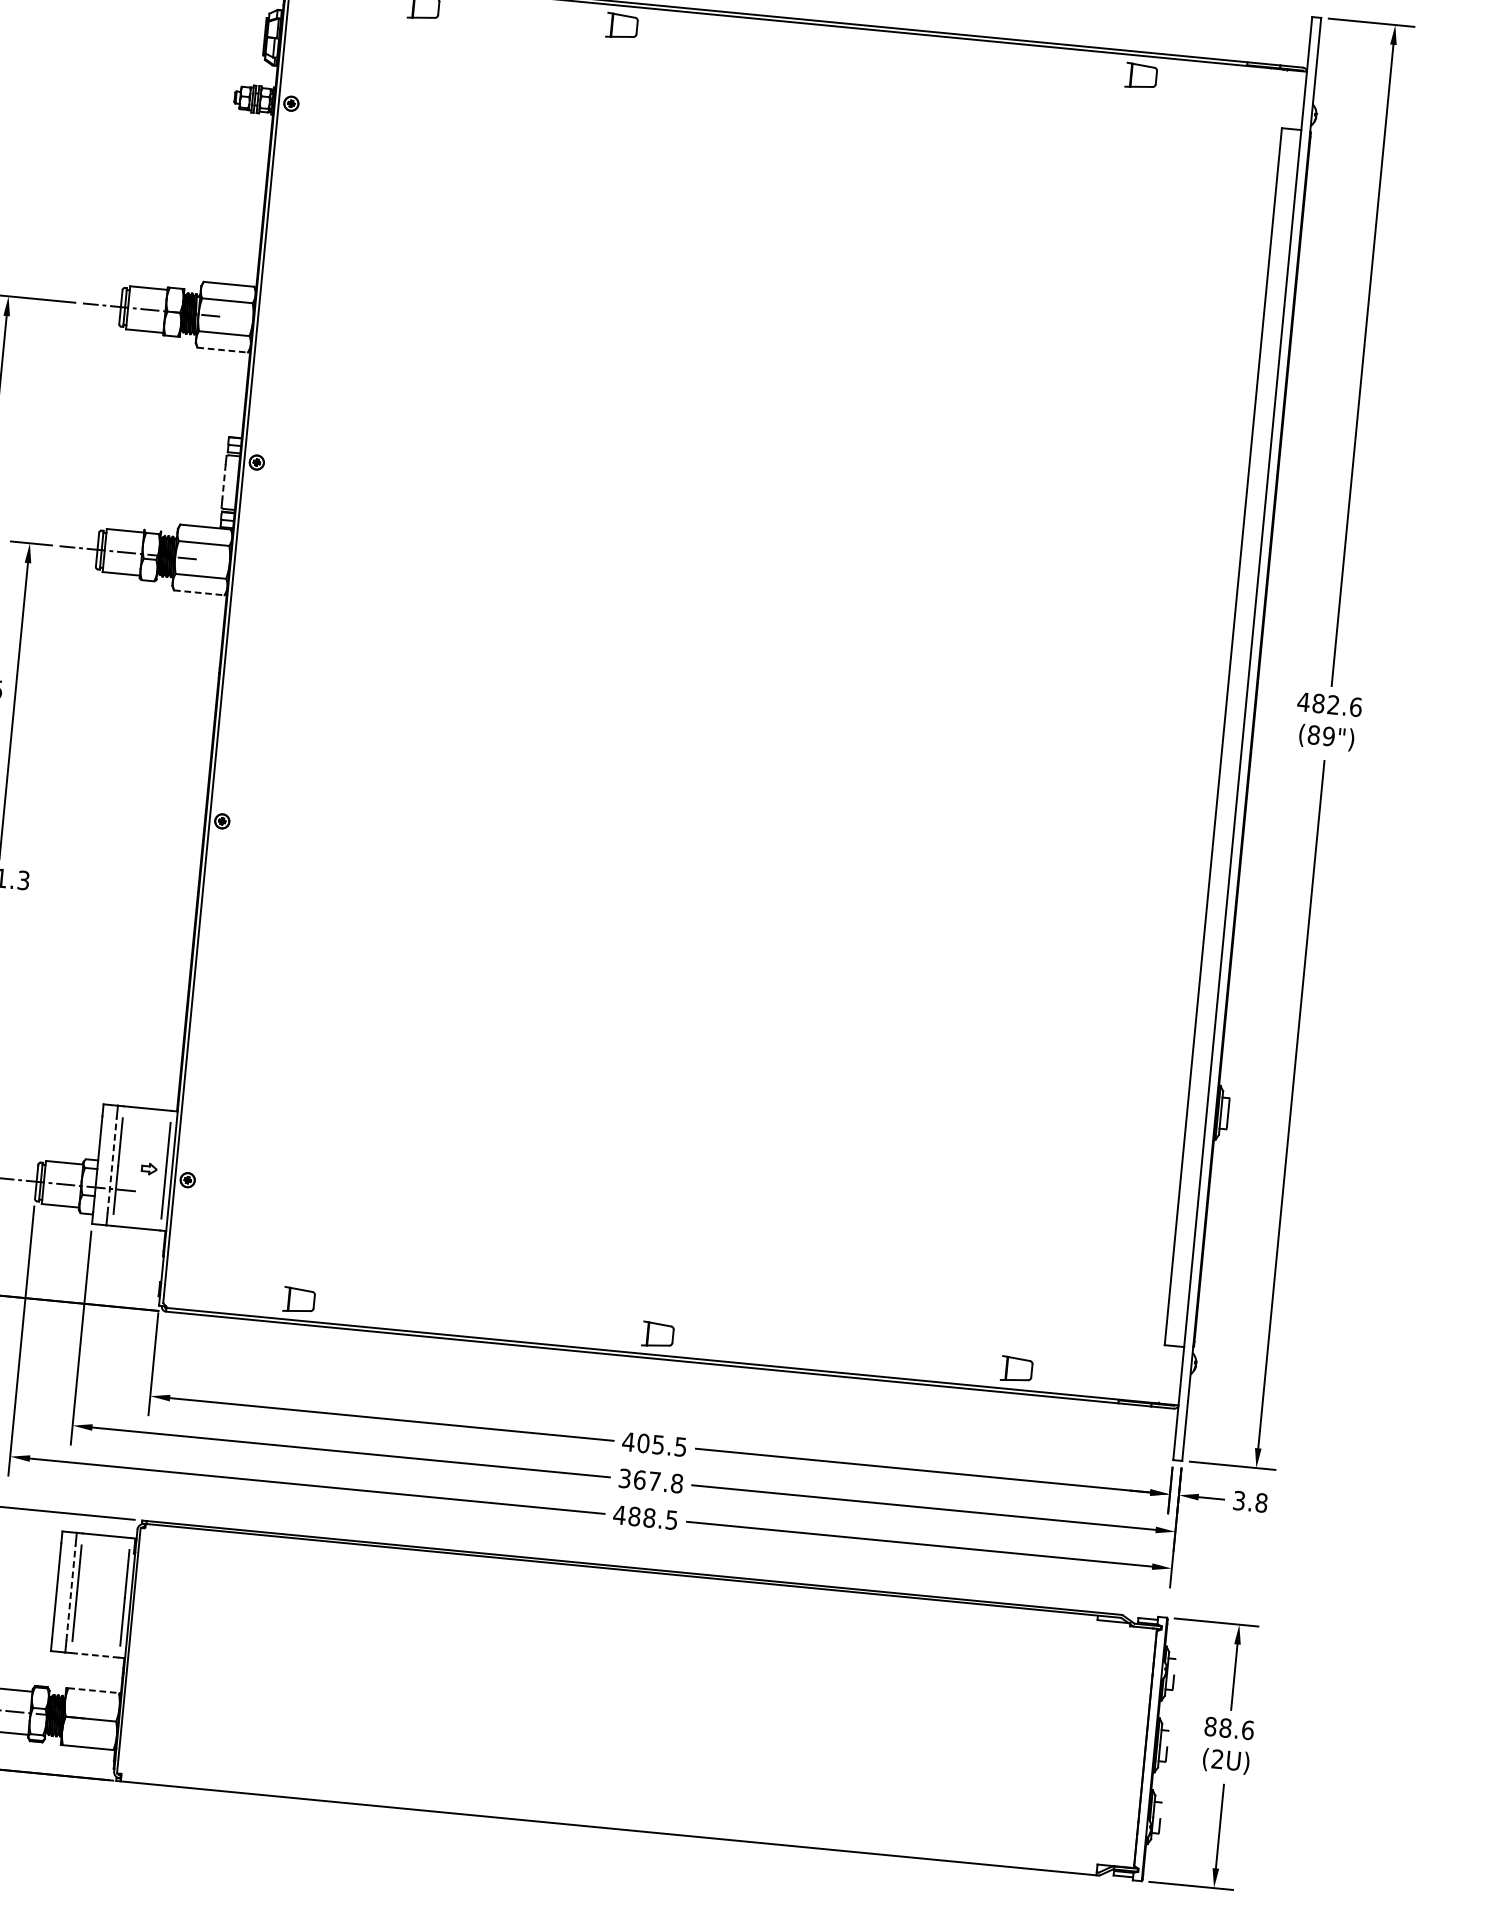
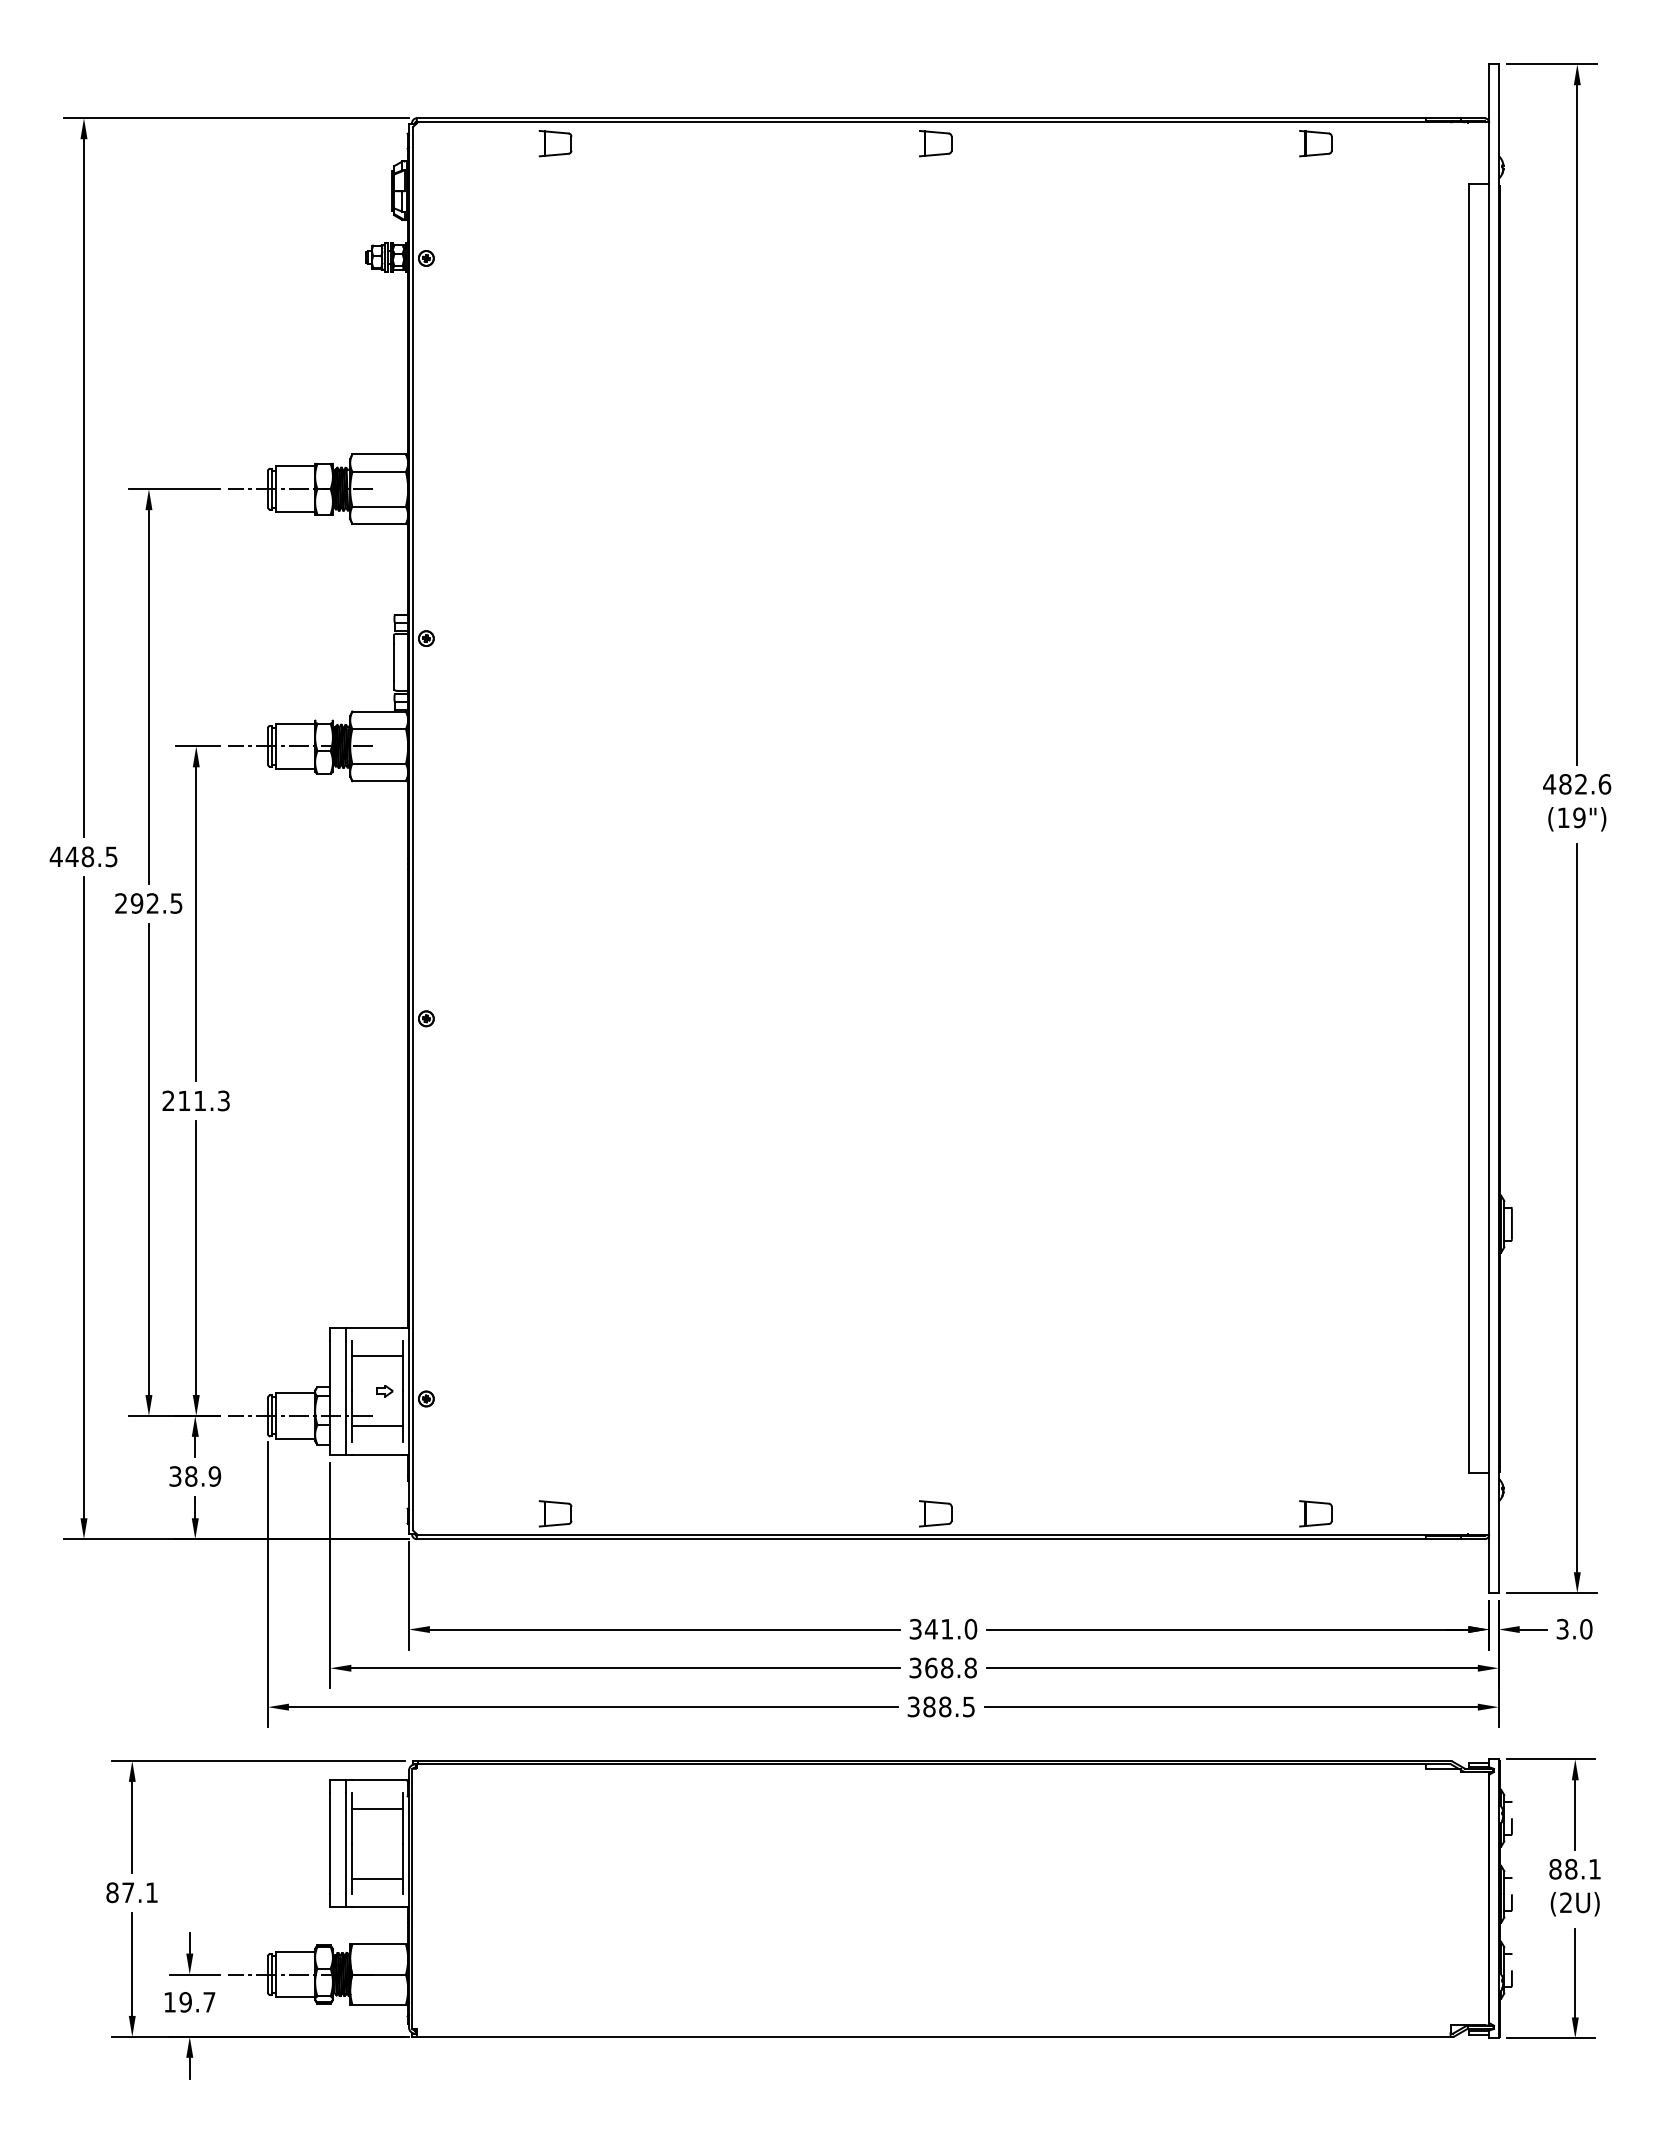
part: (621, 26) -> (935, 143), moved
line: (222, 350) -> (379, 524), dashed -> solid
line: (223, 482) -> (393, 662), dashed -> solid
line: (199, 593) -> (379, 781), dashed -> solid
text: (1313, 734) -> (1563, 817), (89") -> (19")
line: (144, 1135) -> (376, 1356), added
line: (112, 1165) -> (345, 1391), dashed -> solid
line: (138, 1201) -> (376, 1426), added
text: (654, 1443) -> (943, 1628), 405.5 -> 341.0
text: (655, 1480) -> (947, 1667), 367.8 -> 368.8
text: (1261, 1503) -> (1586, 1629), 3.8 -> 3.0
text: (619, 1514) -> (913, 1706), 488.5 -> 388.5
line: (103, 1562) -> (376, 1808), added
line: (71, 1592) -> (345, 1843), dashed -> solid
line: (97, 1628) -> (376, 1878), added
line: (95, 1655) -> (377, 1907), dashed -> solid
line: (93, 1690) -> (379, 1944), dashed -> solid
text: (1247, 1729) -> (1594, 1868), 88.6 -> 88.1

